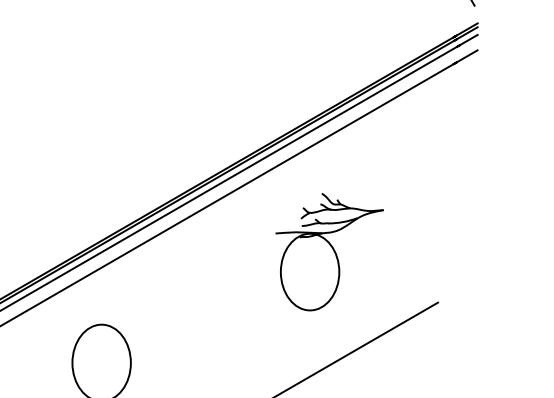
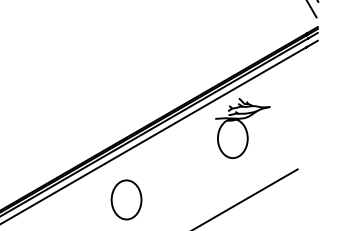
part: (328, 252) -> (242, 128), moved

